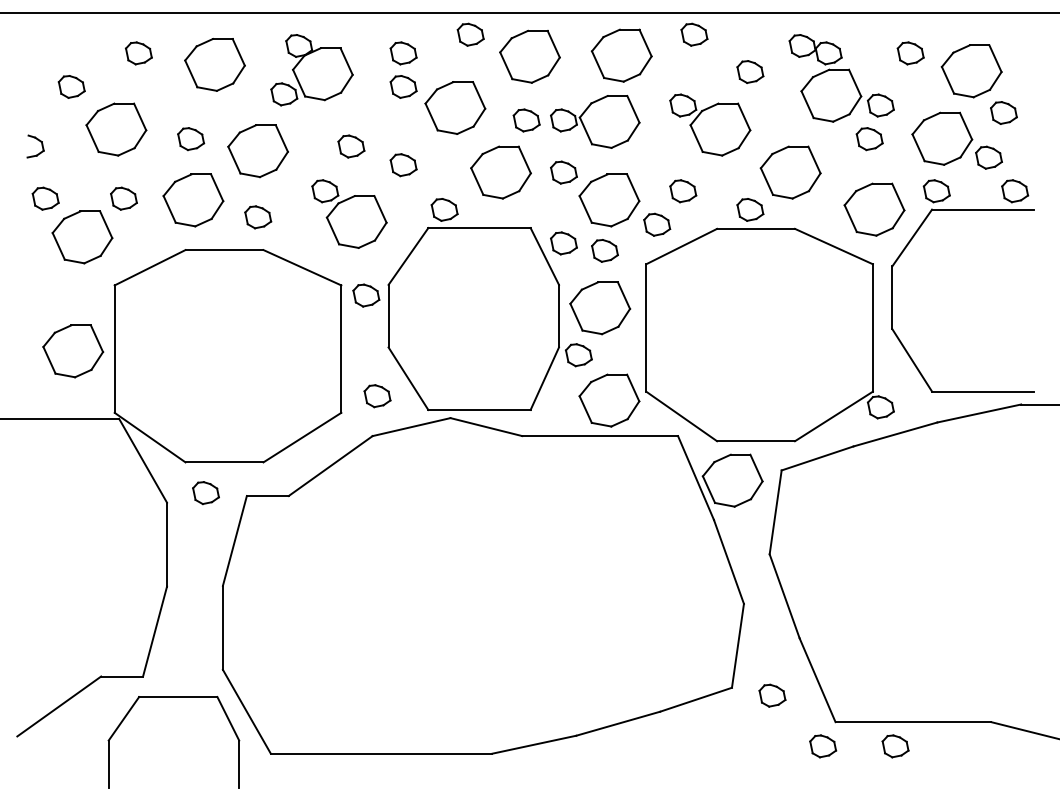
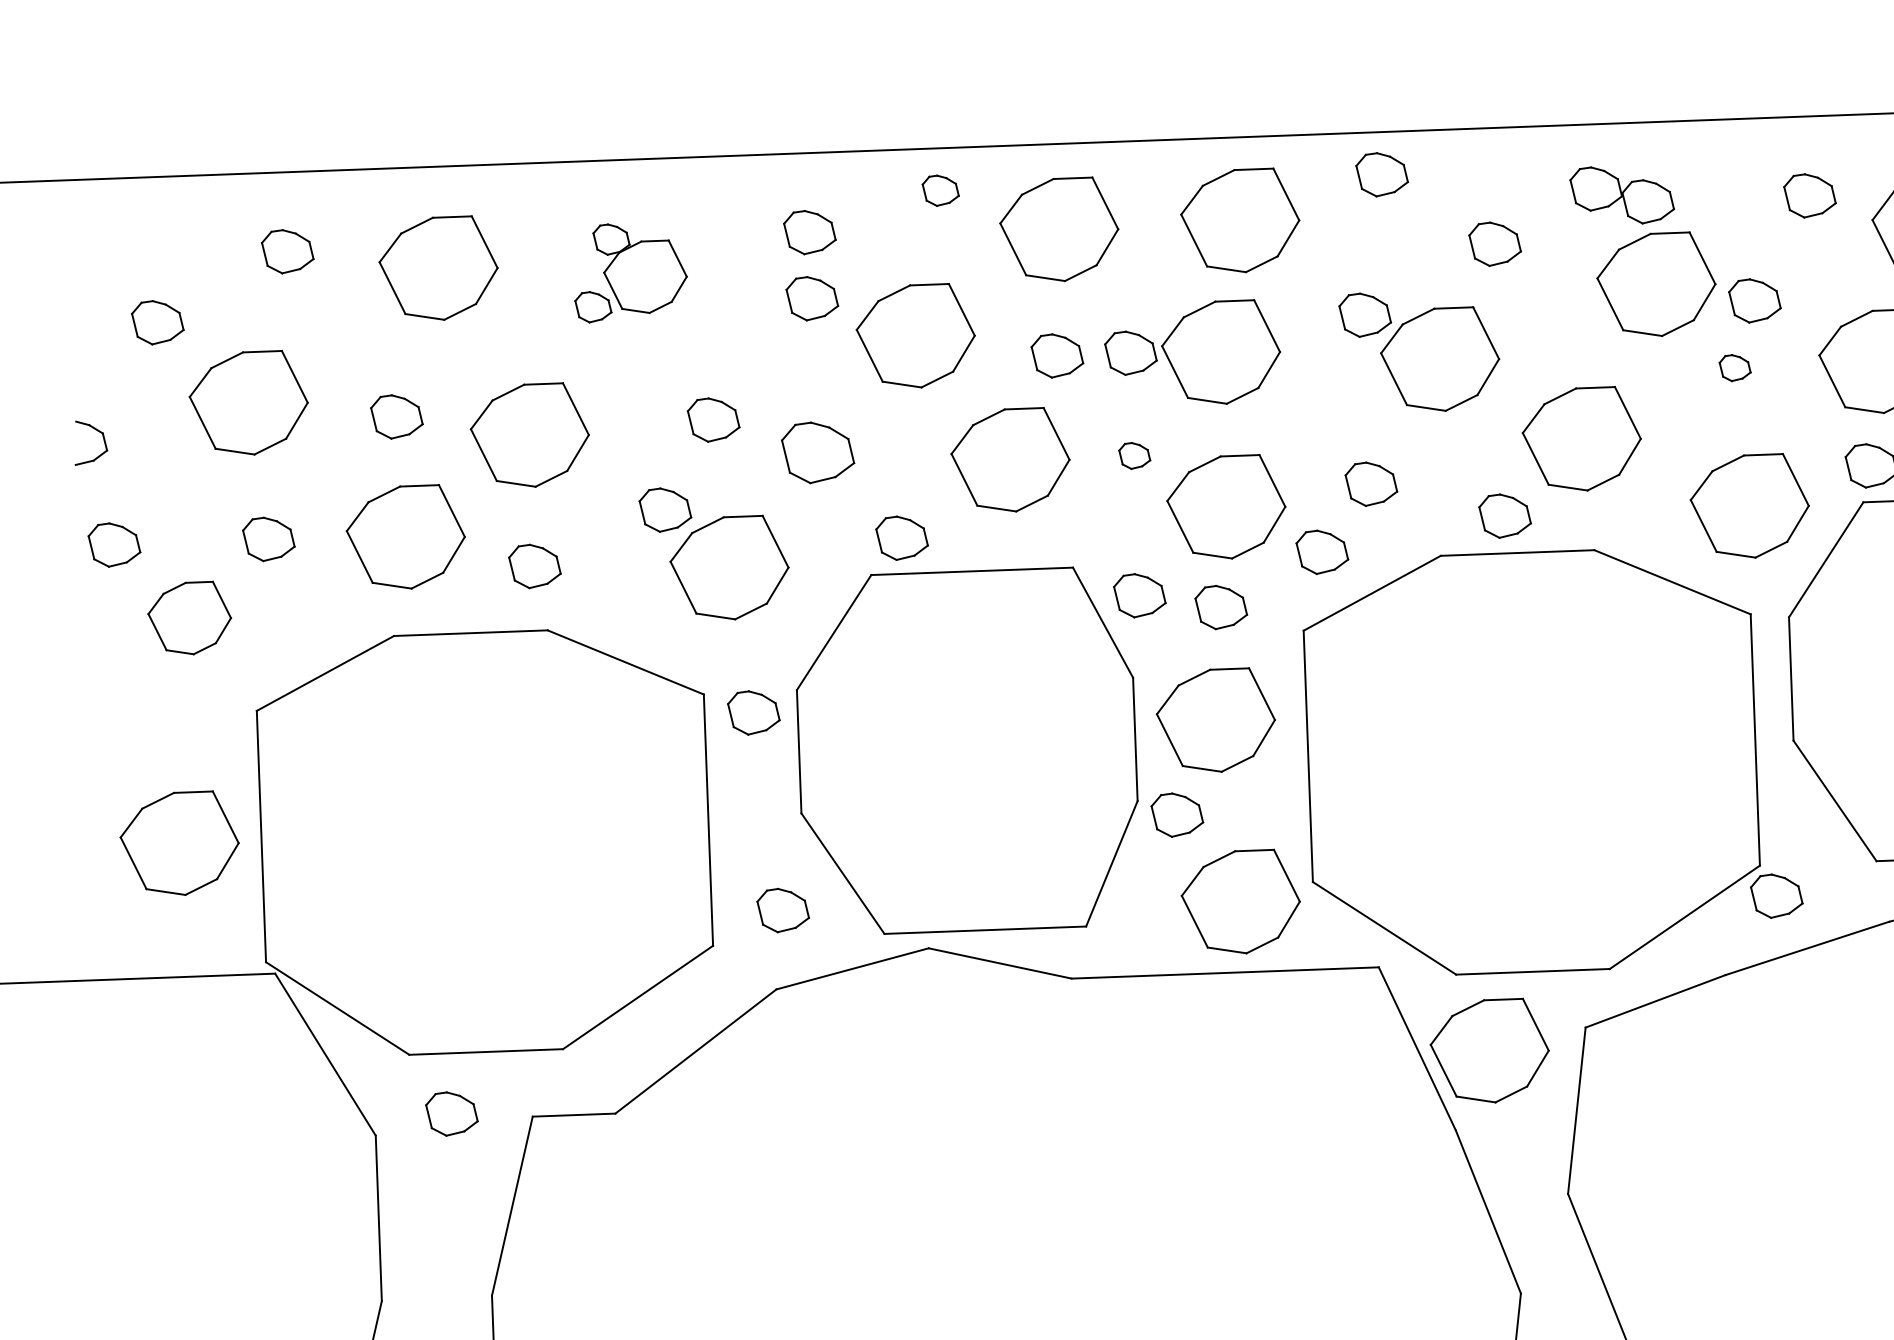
part: (470, 34) -> (940, 190), size x0.7
part: (311, 70) -> (629, 272), size x0.7
part: (869, 139) -> (1734, 368), size x0.6
part: (403, 165) -> (817, 453), size x1.4
part: (563, 172) -> (1133, 455), size x0.6
part: (82, 237) -> (189, 618), size x0.7

